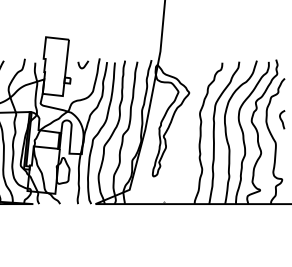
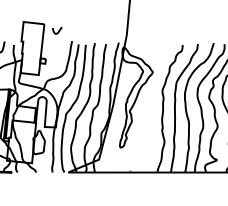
curve: (84, 65) -> (58, 31), moved

